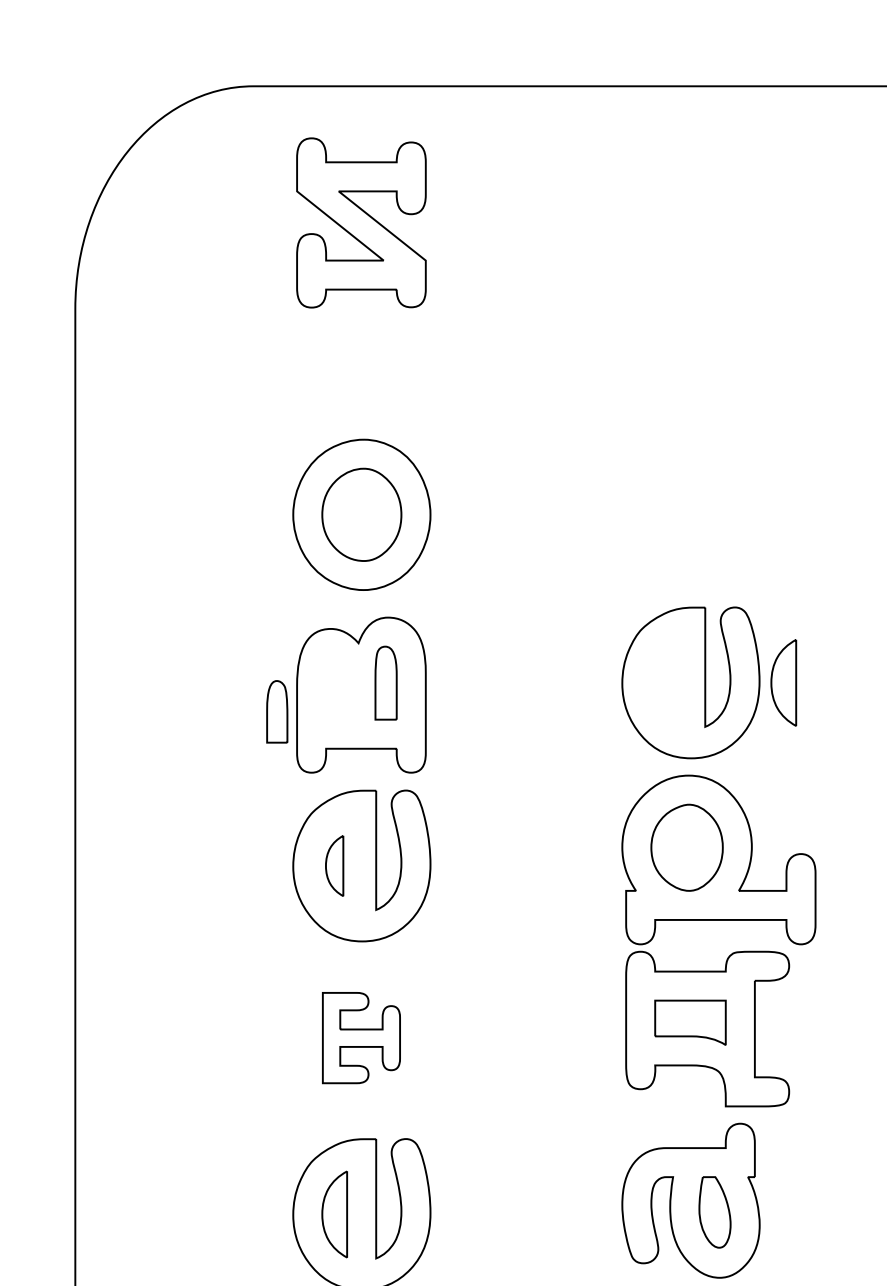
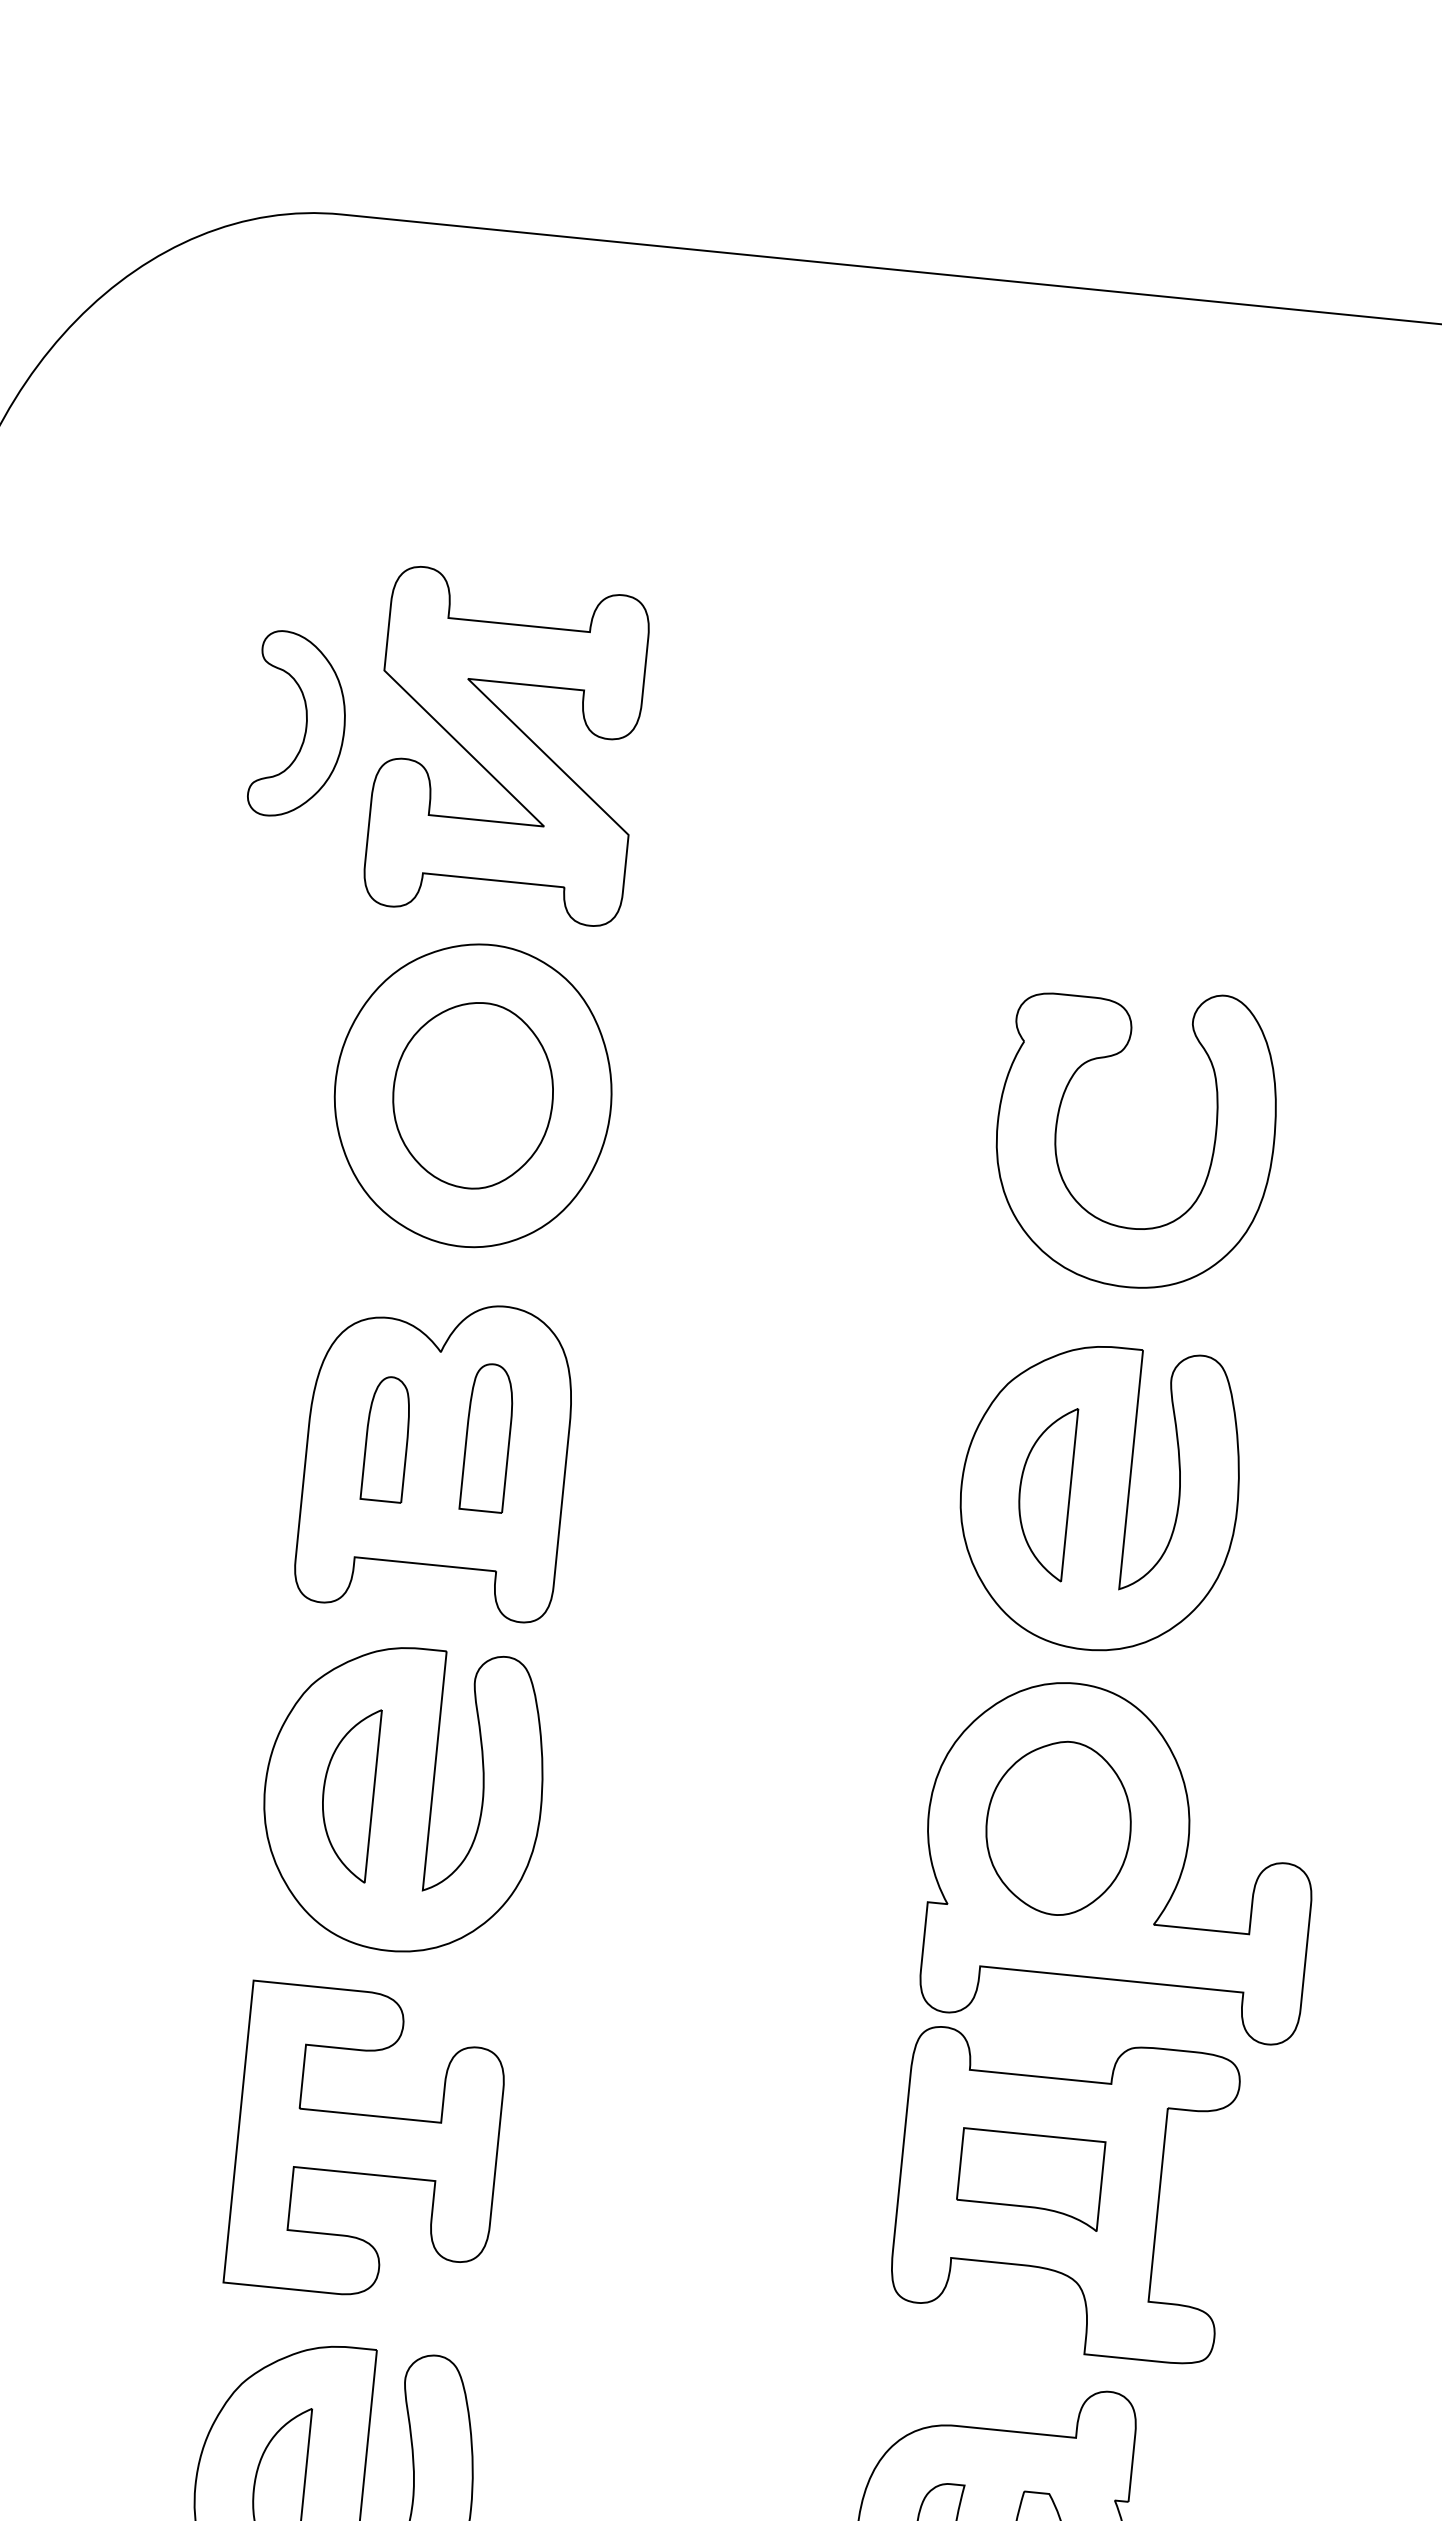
part: (361, 222) -> (507, 745), moved
part: (258, 340) -> (300, 725), added
part: (652, 502) -> (1058, 1128), added
part: (783, 682) -> (1044, 1491), moved
part: (277, 711) -> (387, 1438), moved
part: (334, 865) -> (348, 1792), size x1.43
part: (361, 1037) -> (367, 2143), size x1.67

